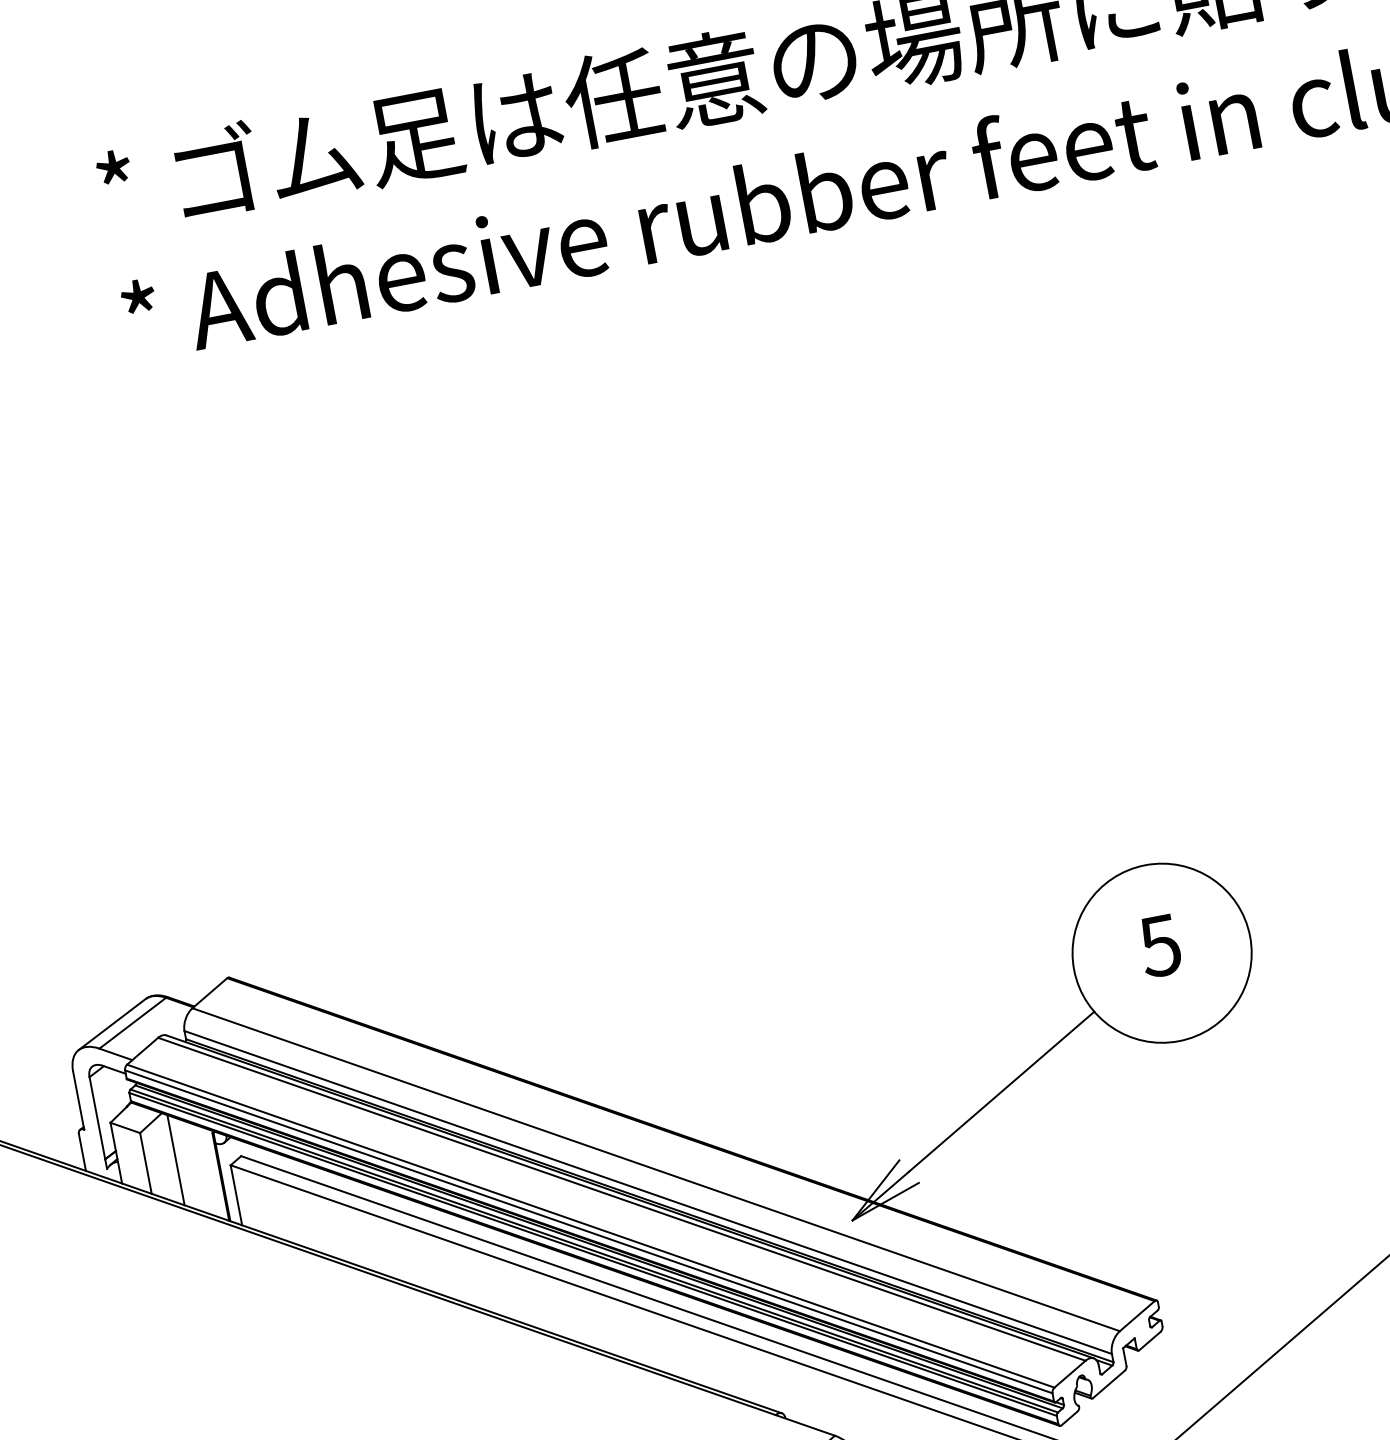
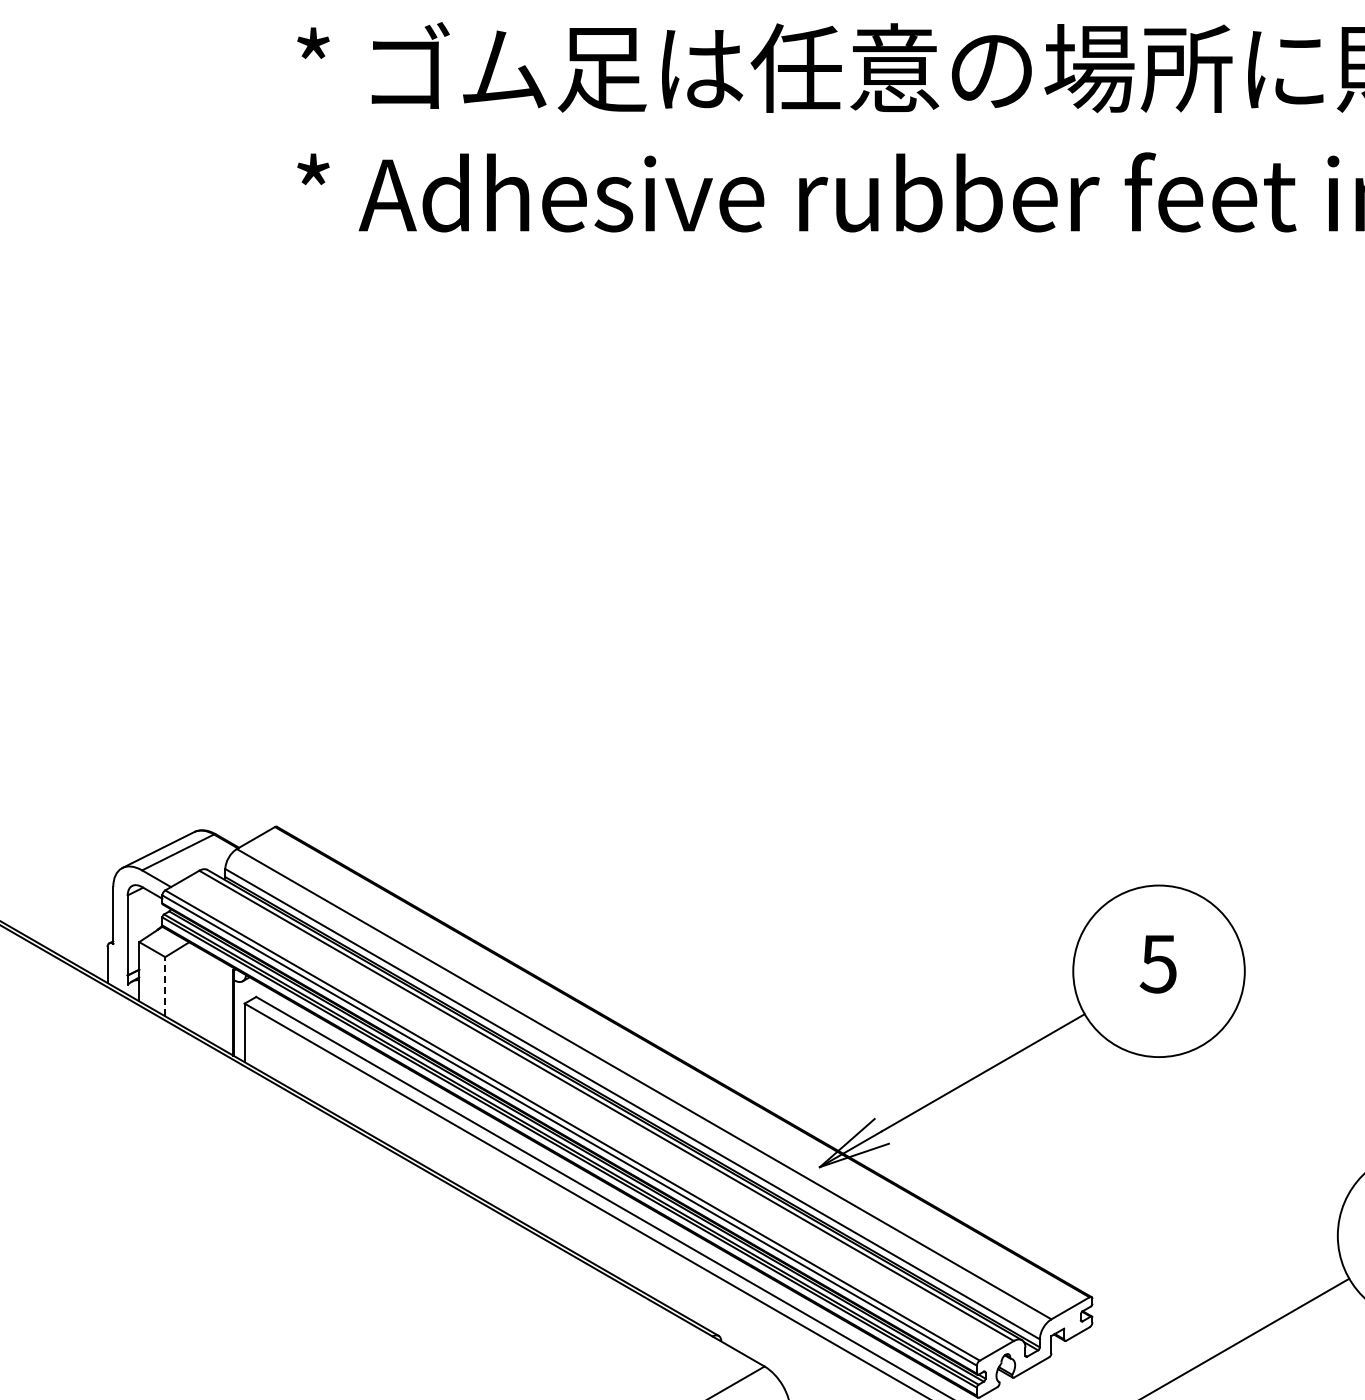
line: (176, 1160) -> (194, 989), removed
line: (146, 1163) -> (165, 986), solid -> dashed

